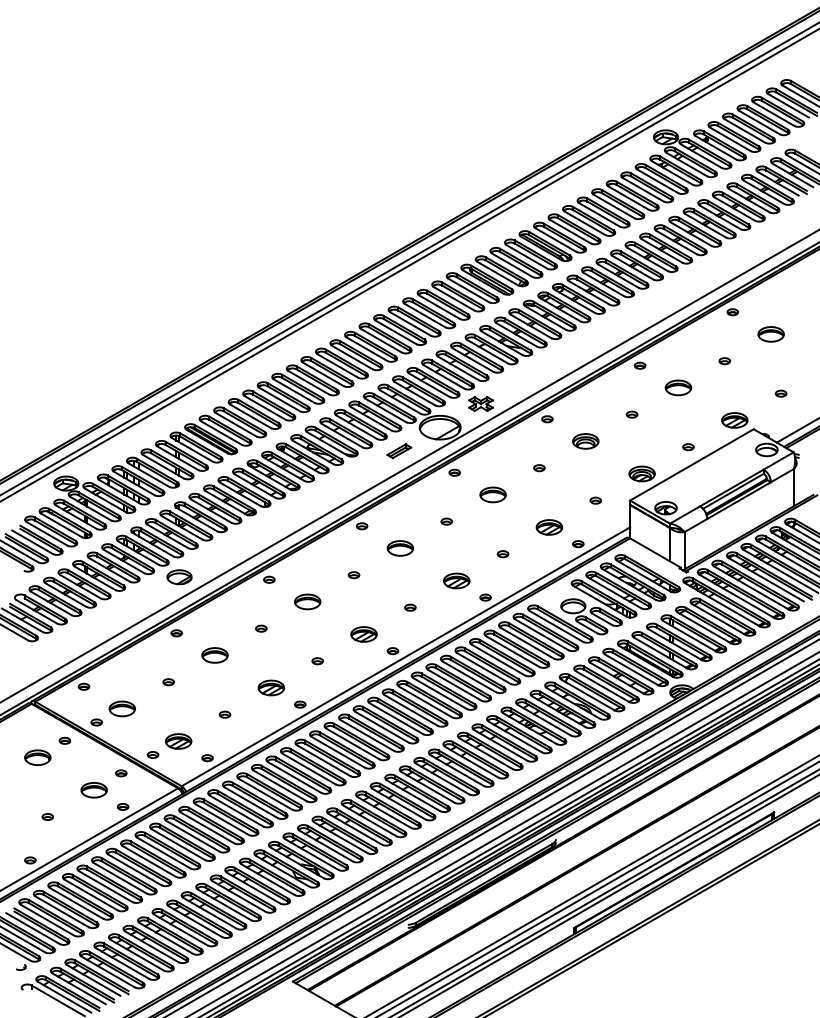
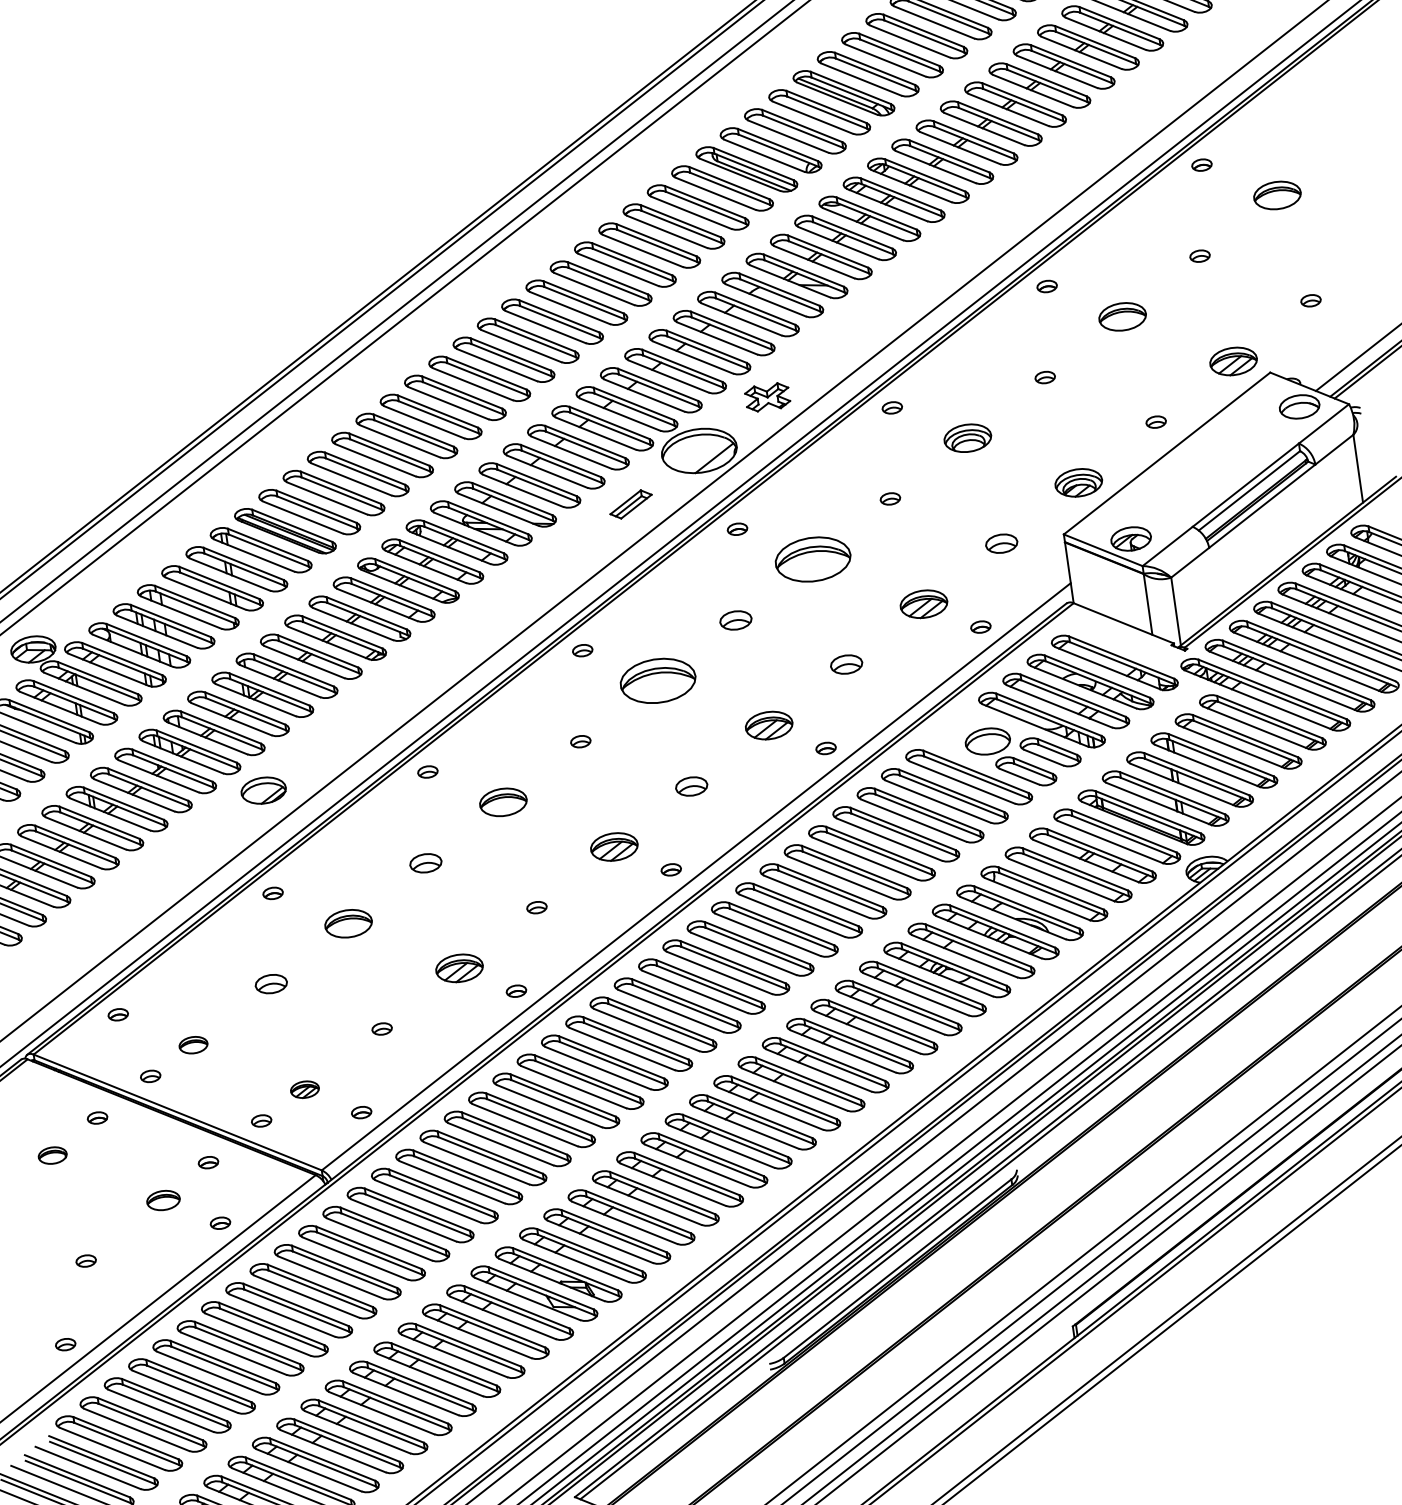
part: (492, 494) -> (811, 559), size x1.6
part: (595, 500) -> (1000, 543), size x1.6
part: (446, 521) -> (735, 620), size x1.6
part: (400, 548) -> (658, 681), size x1.6
part: (502, 554) -> (845, 665), size x1.6
part: (410, 607) -> (691, 785), size x1.6
part: (261, 628) -> (426, 862), size x1.6
part: (168, 682) -> (270, 985), size x1.6
part: (121, 708) -> (192, 1044), size x0.6
part: (178, 741) -> (304, 1089), size x0.6
part: (37, 757) -> (51, 1155), size x0.6
part: (93, 790) -> (162, 1200), size x0.7

